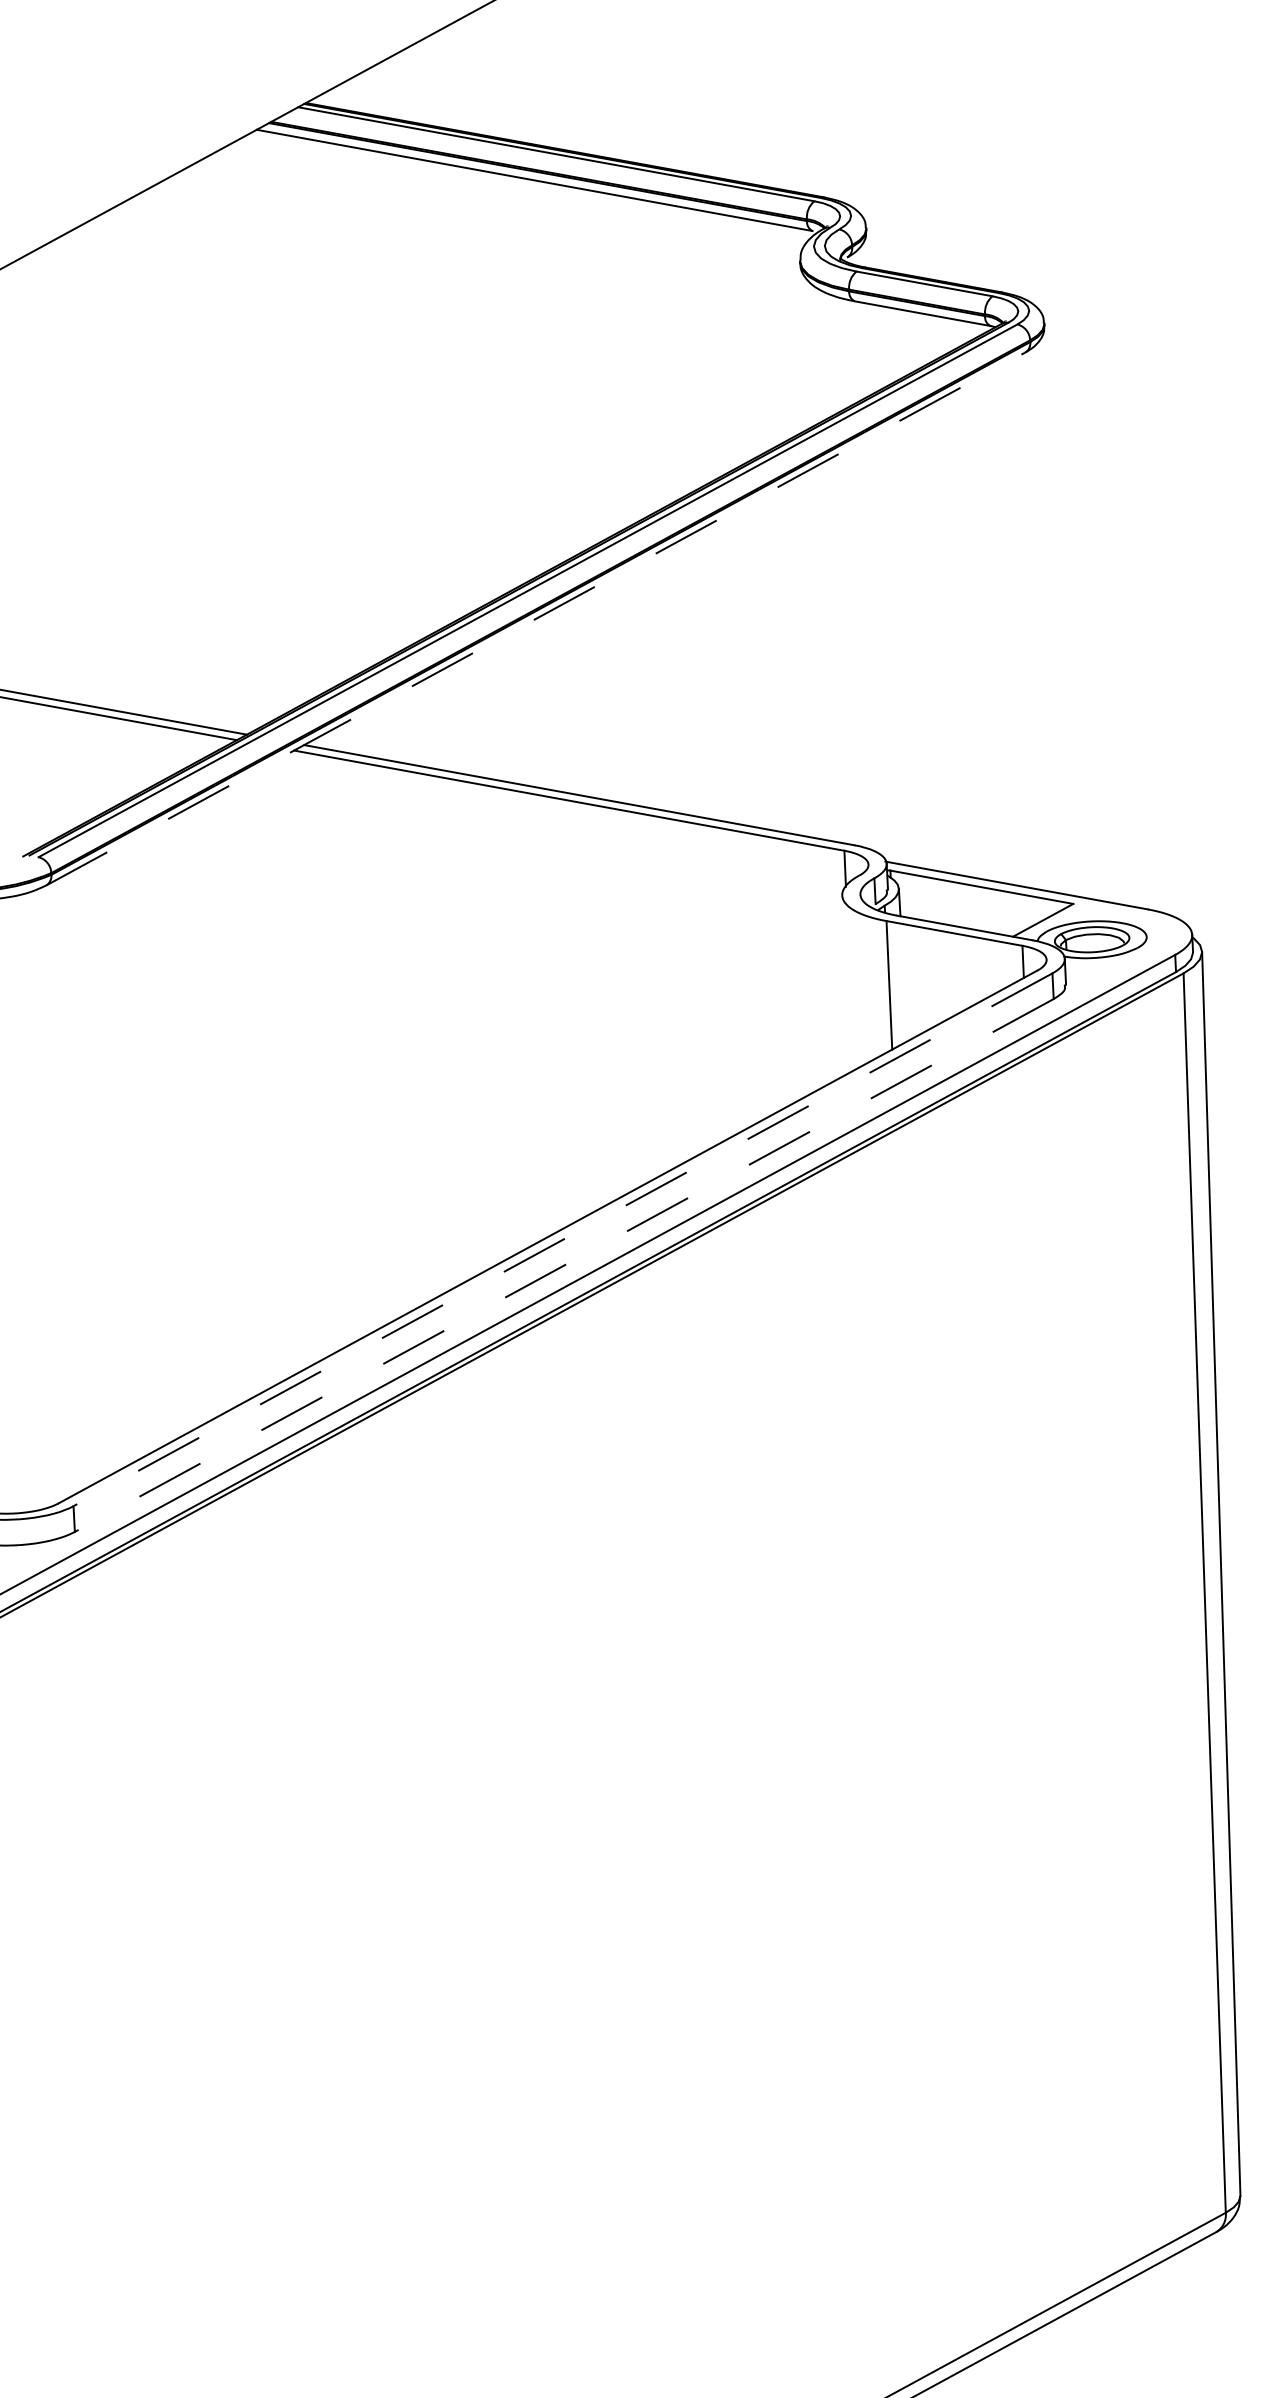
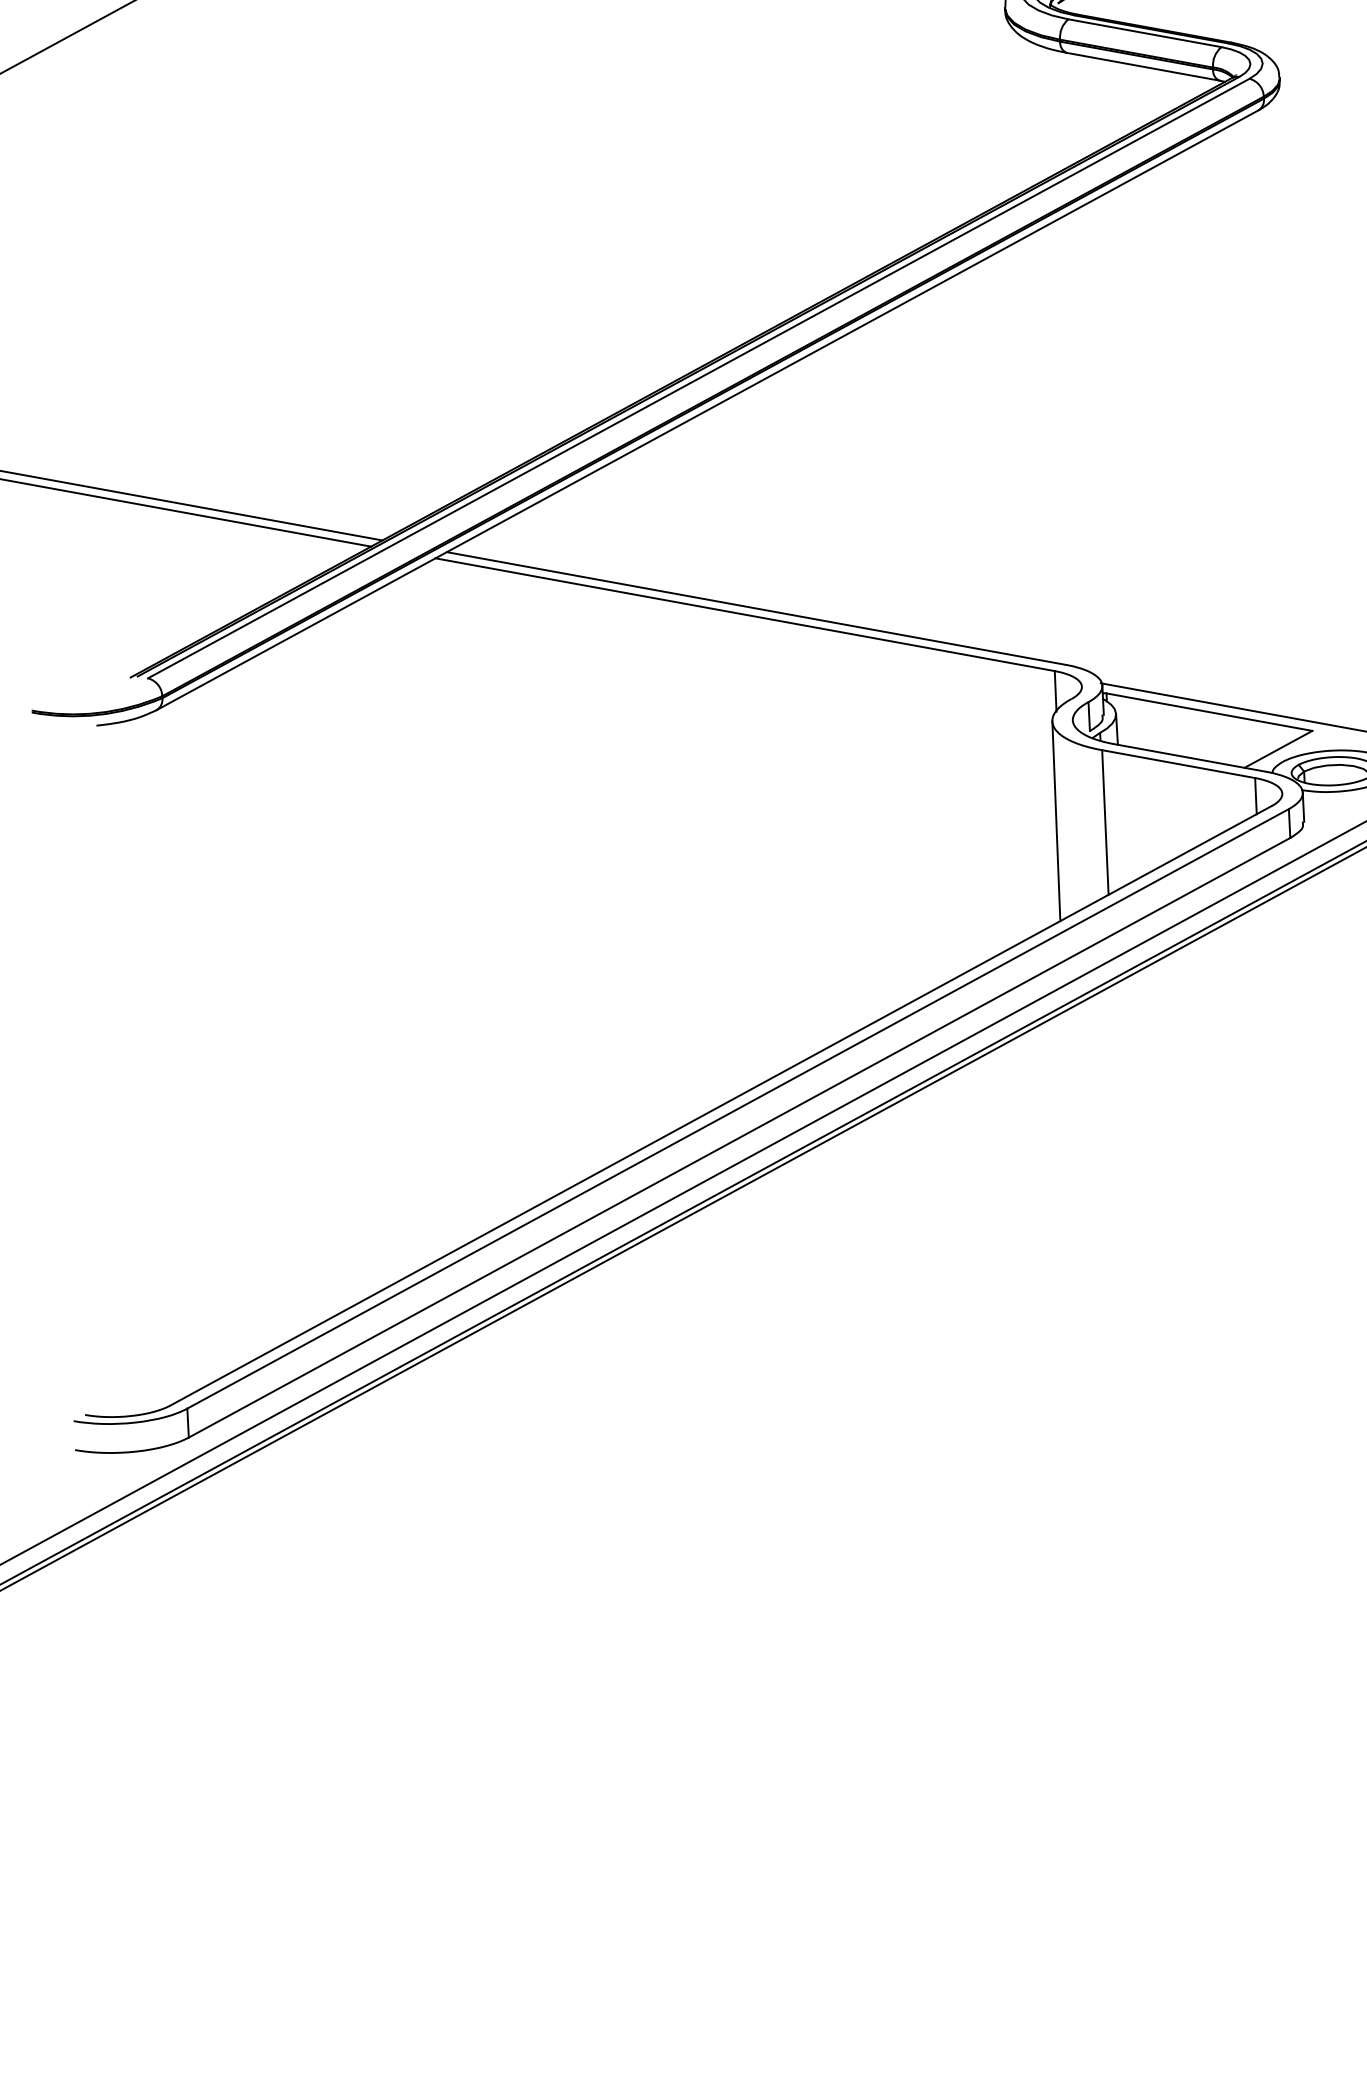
line: (536, 618) -> (708, 409), dashed -> solid
line: (845, 983) -> (1056, 820), added
line: (562, 1240) -> (737, 1109), dashed -> solid
line: (563, 1265) -> (738, 1137), dashed -> solid

